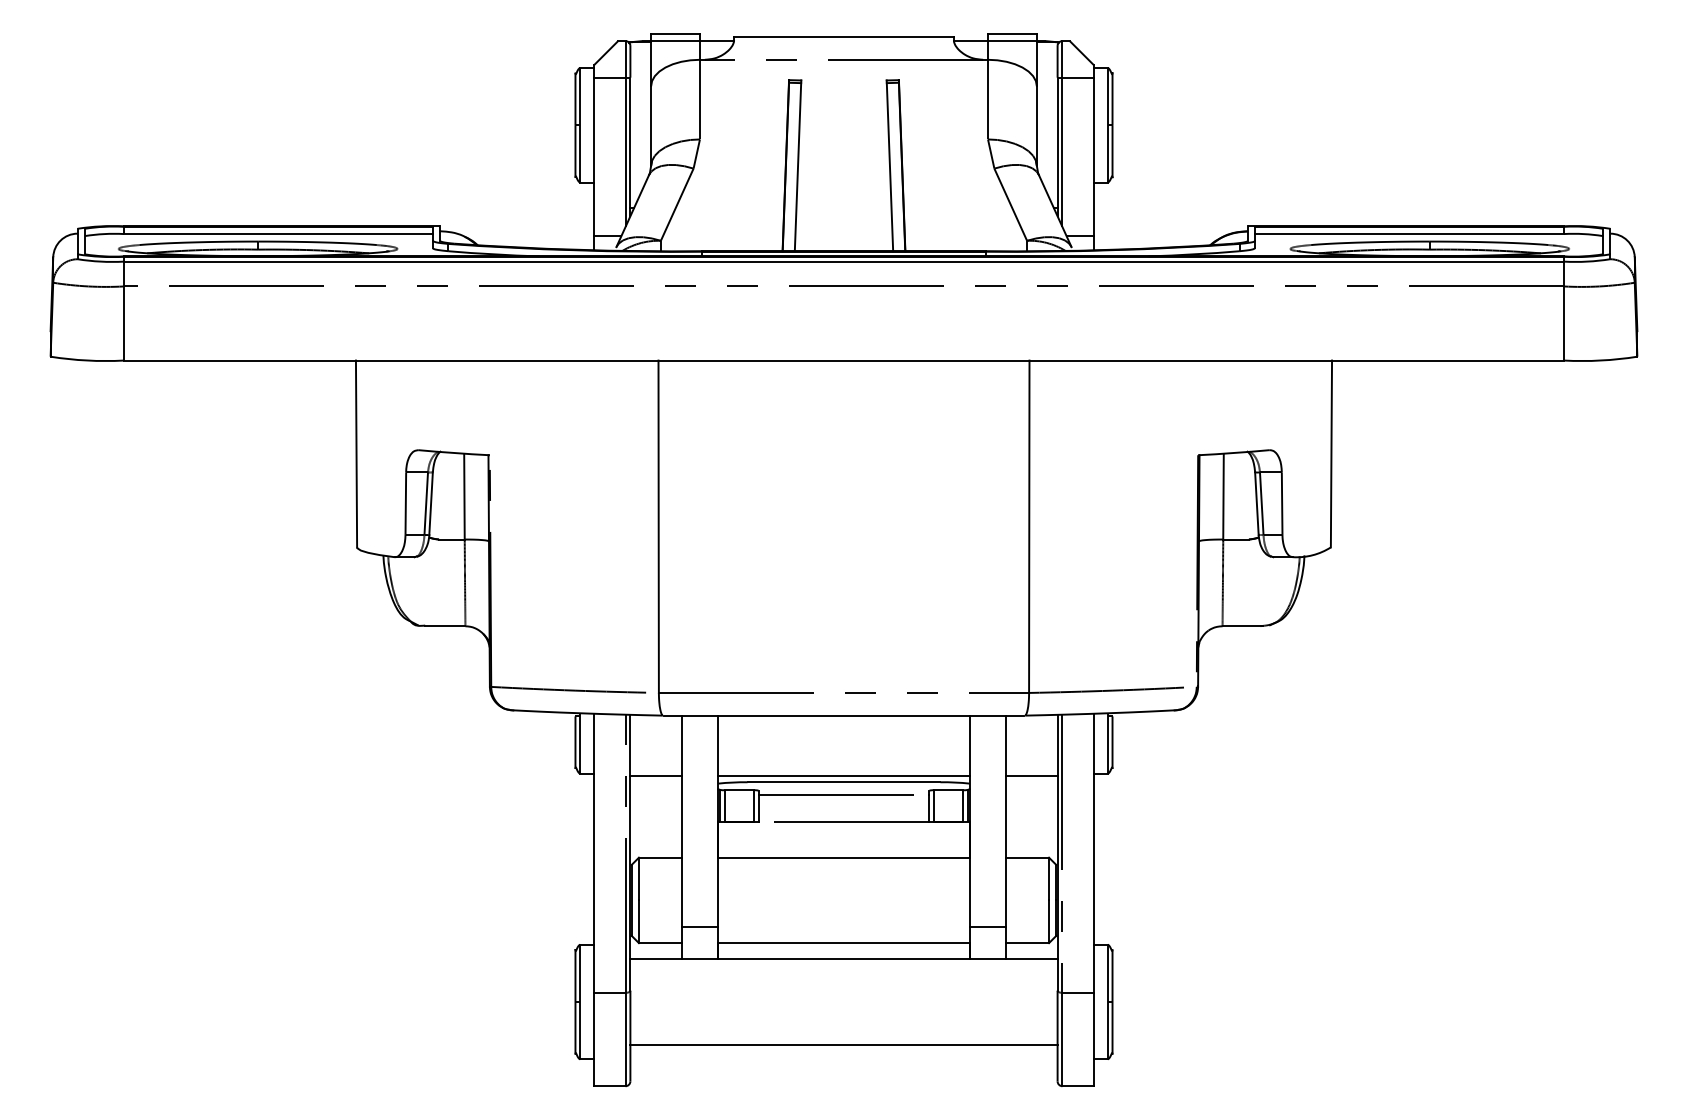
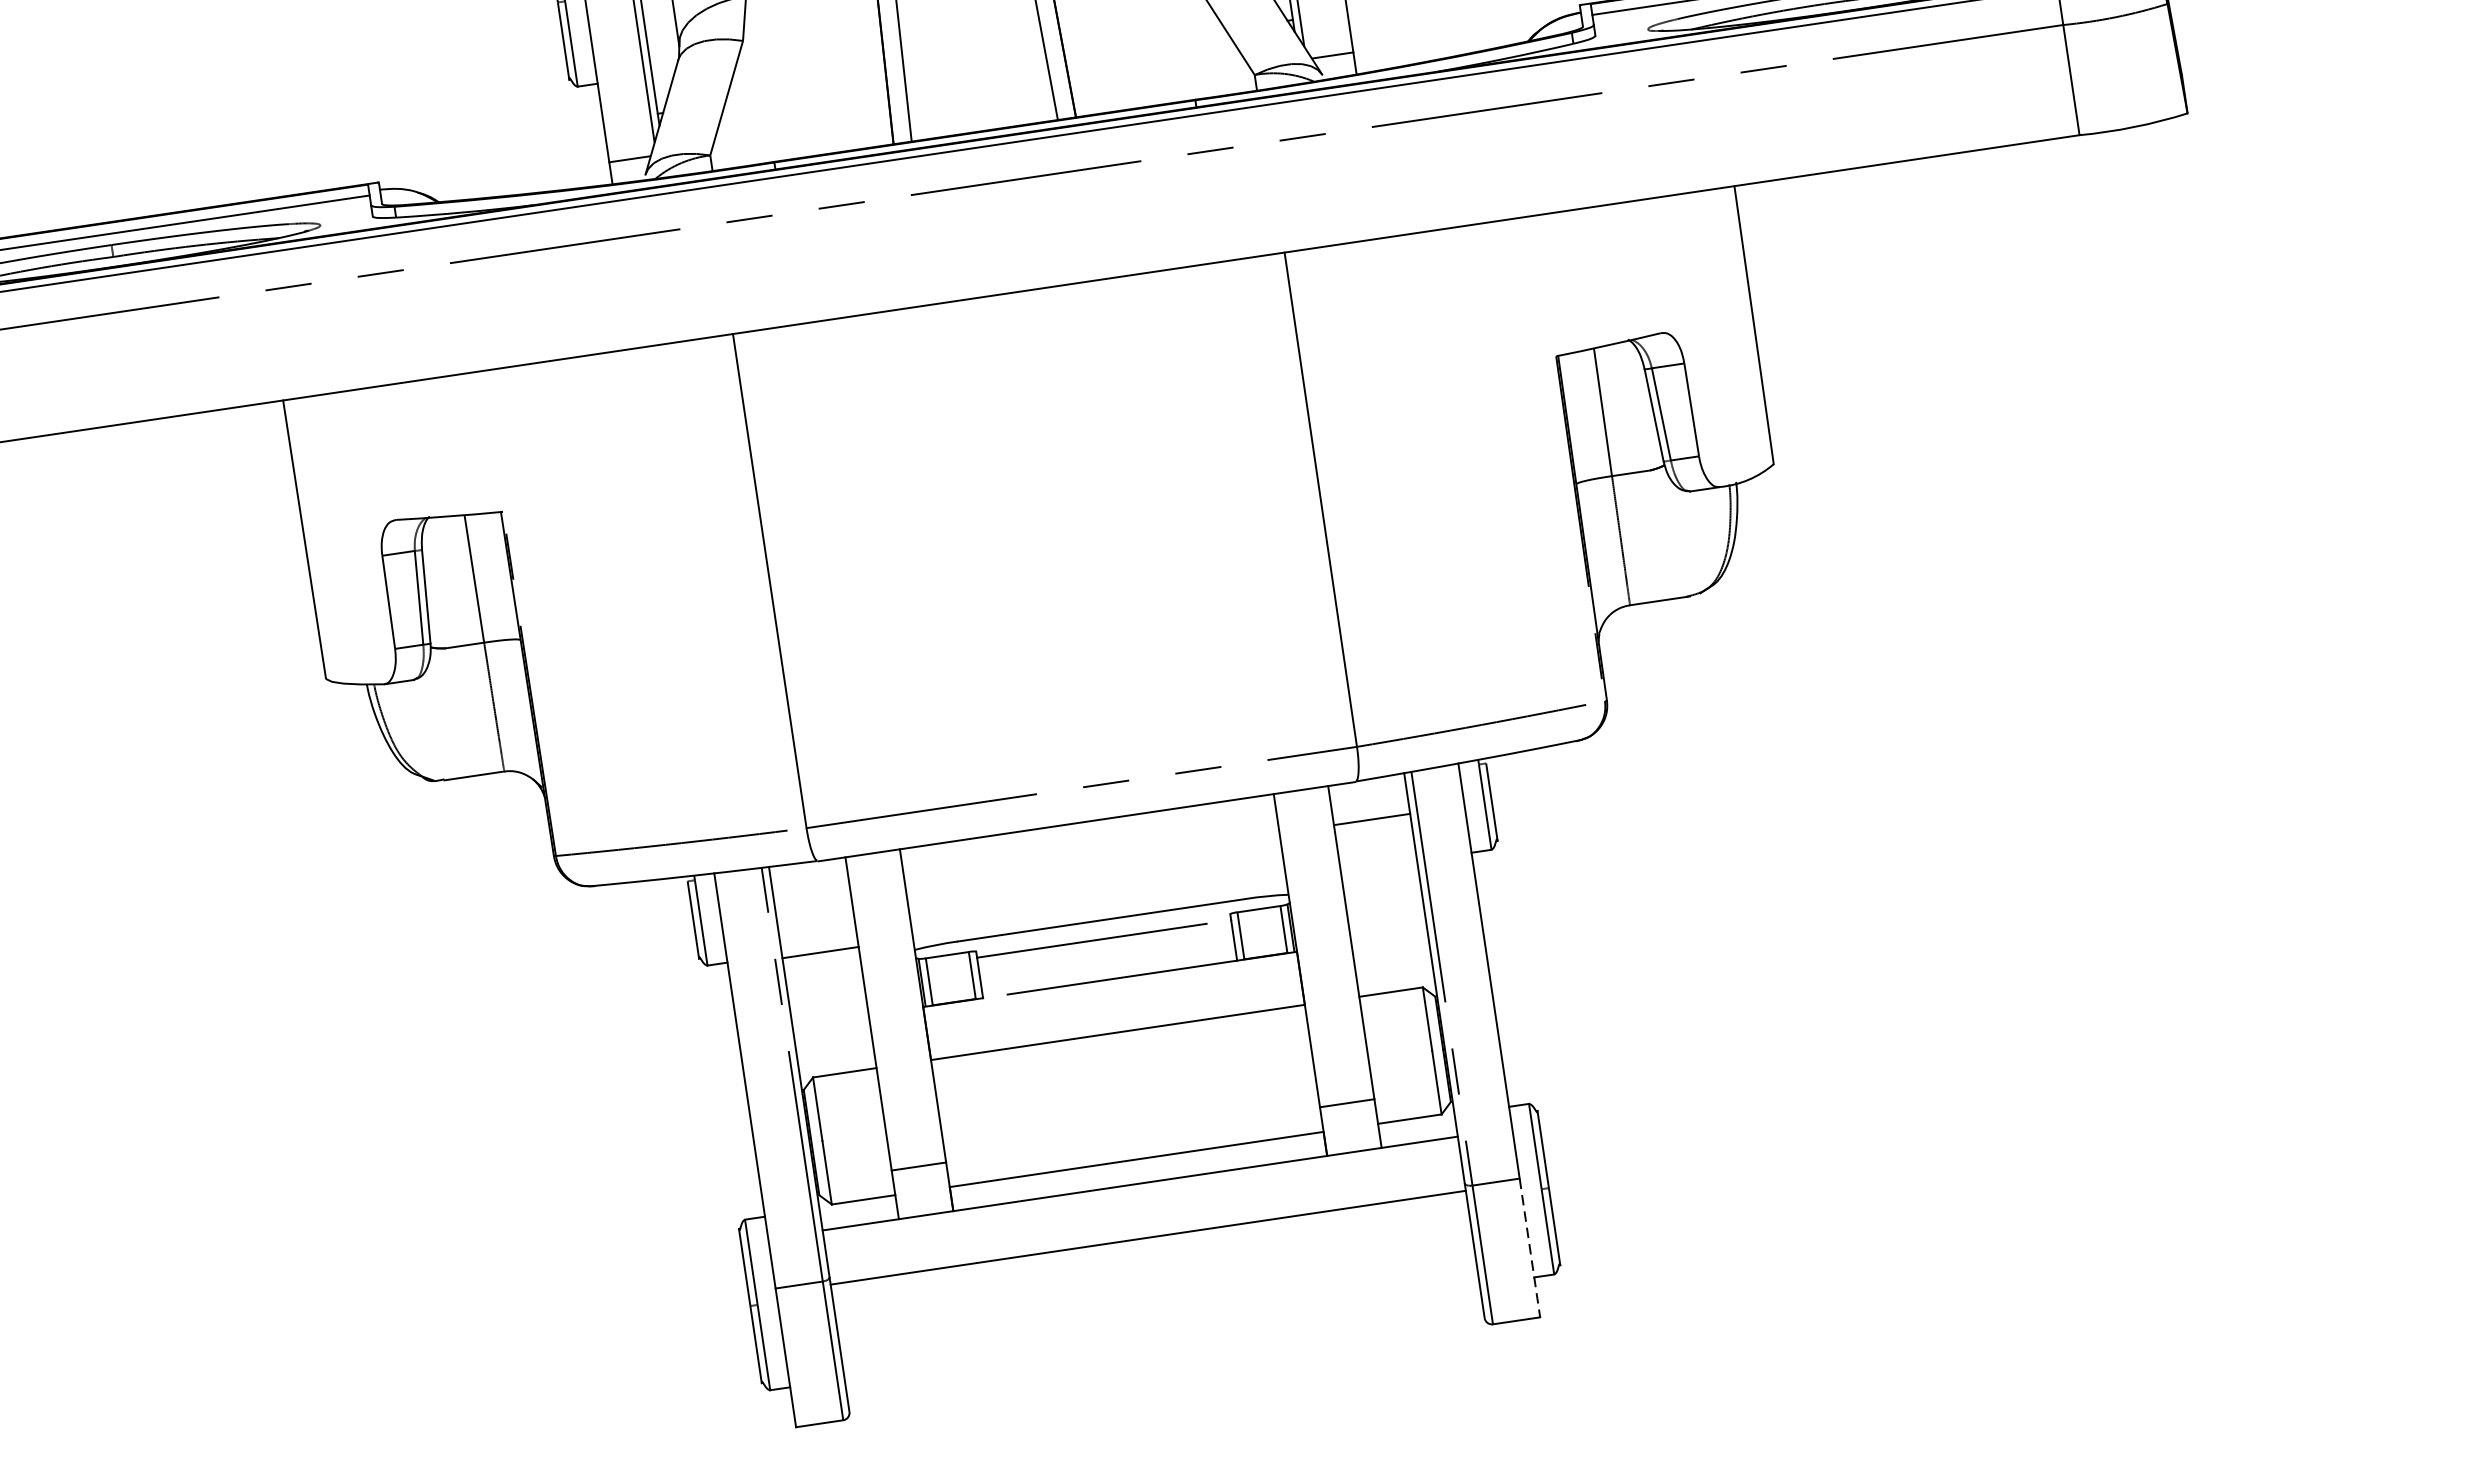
line: (843, 776) -> (1099, 911), removed
line: (1031, 776) -> (1371, 820), moved
line: (1094, 1039) -> (1530, 1247), solid -> dashed
line: (843, 1044) -> (1147, 1237), moved

